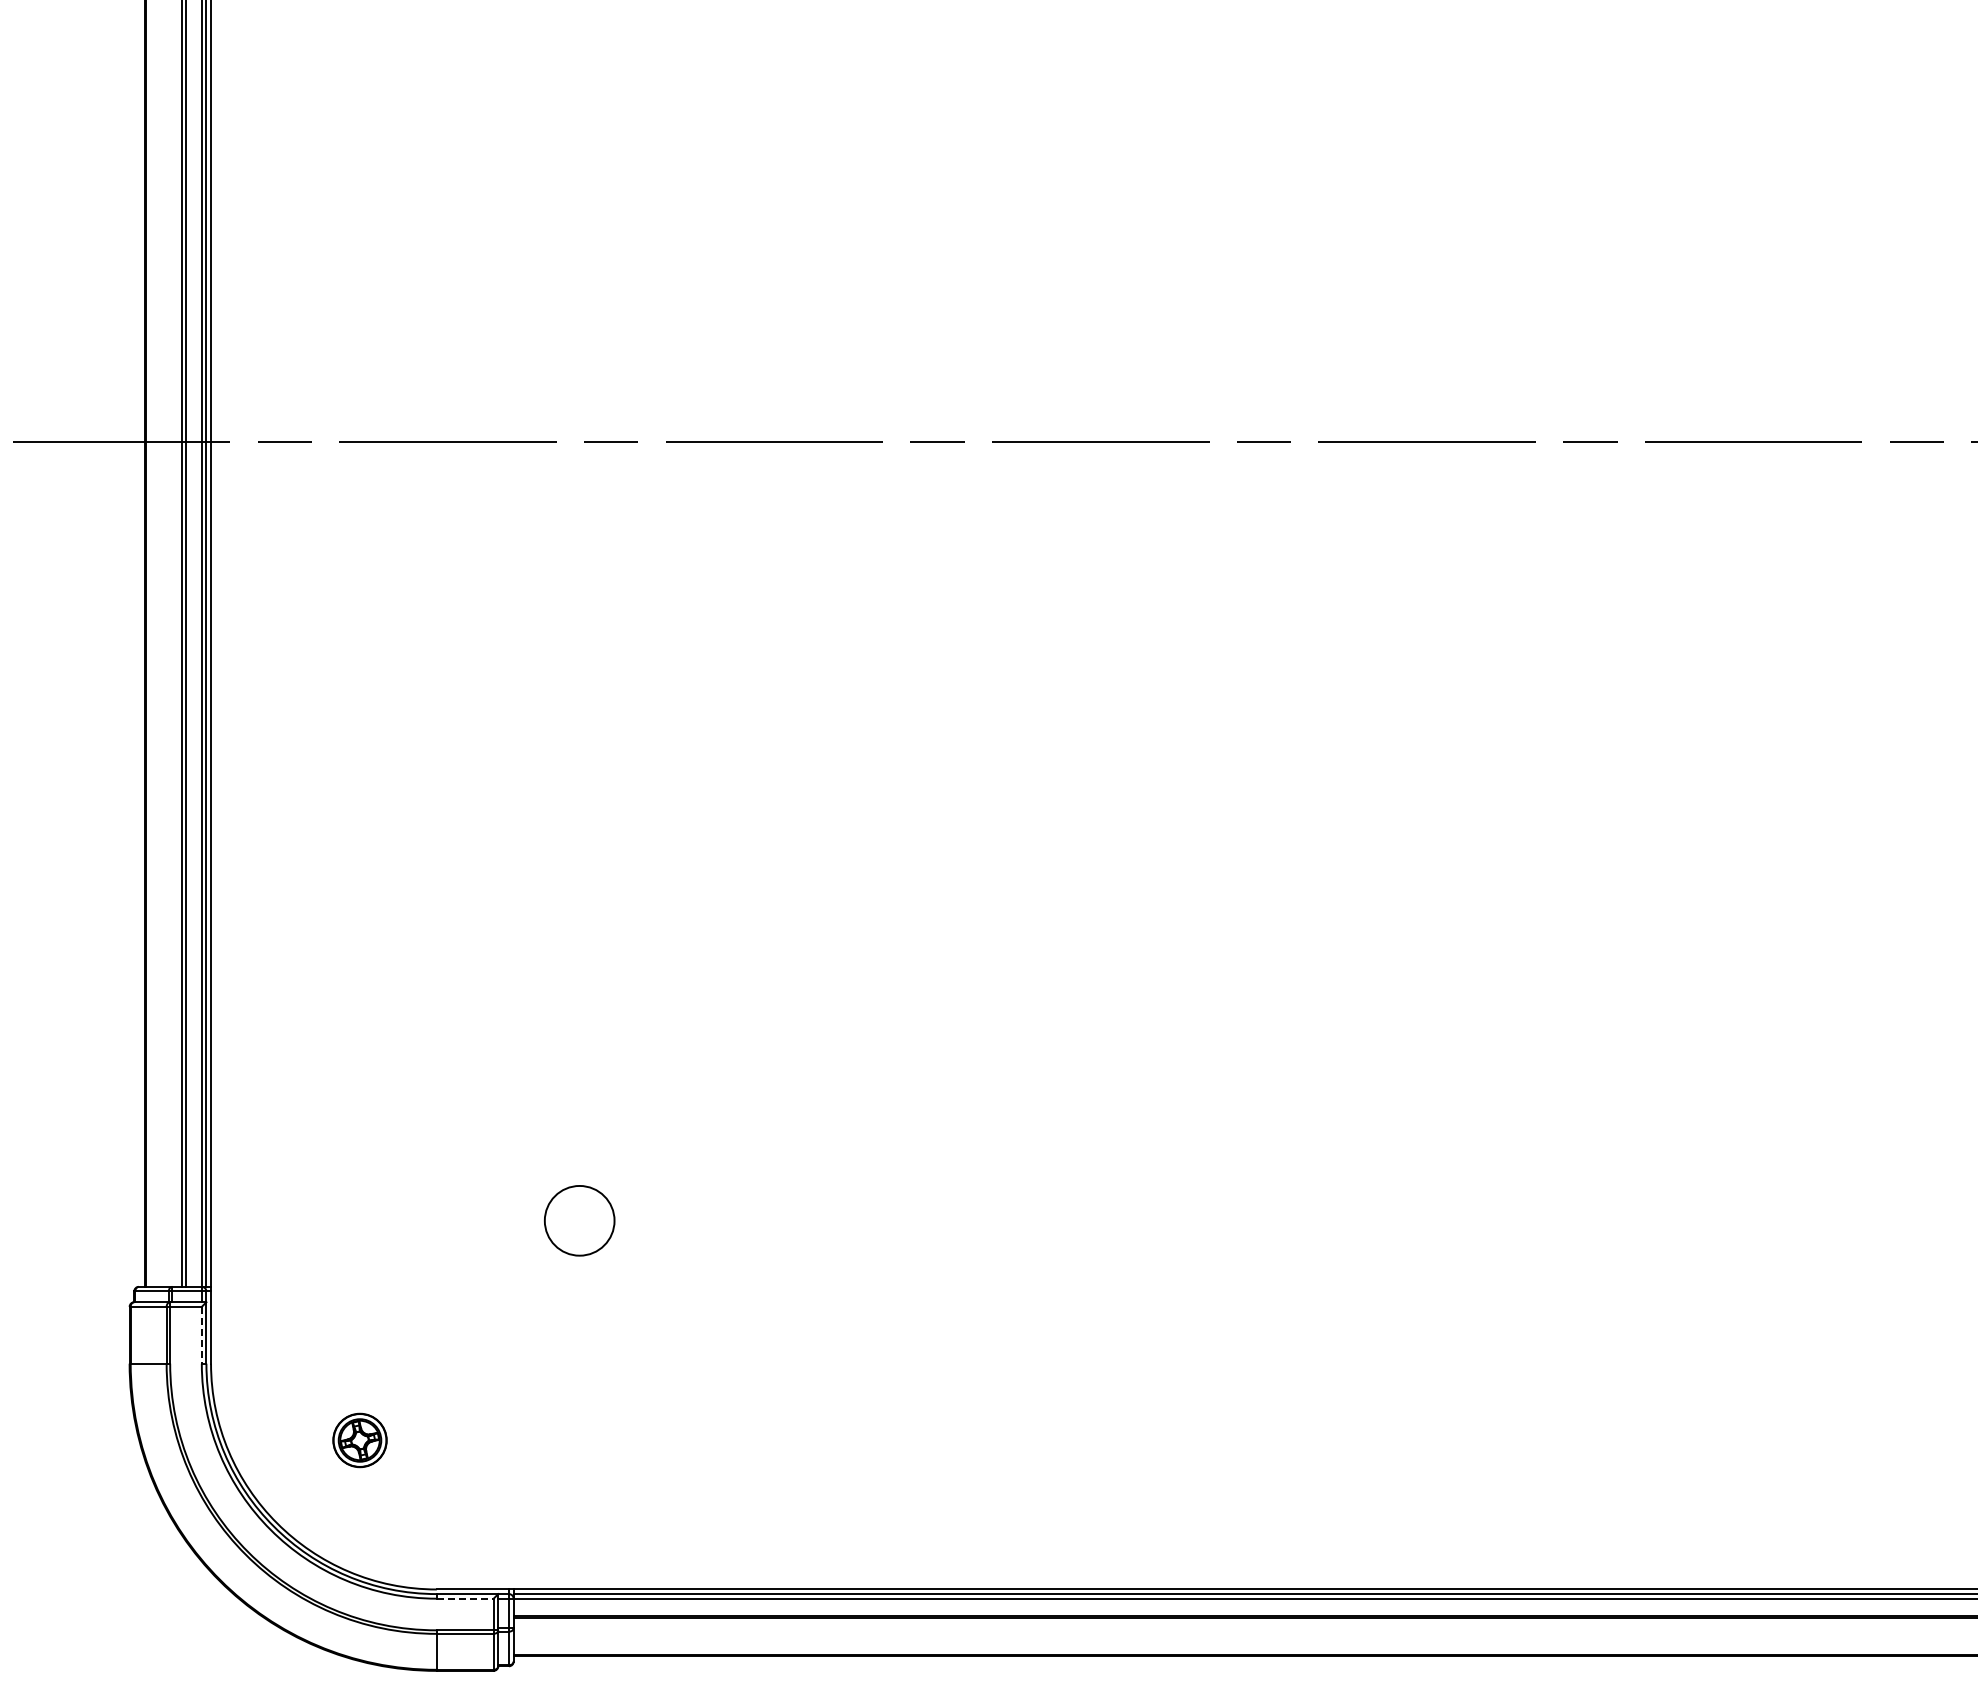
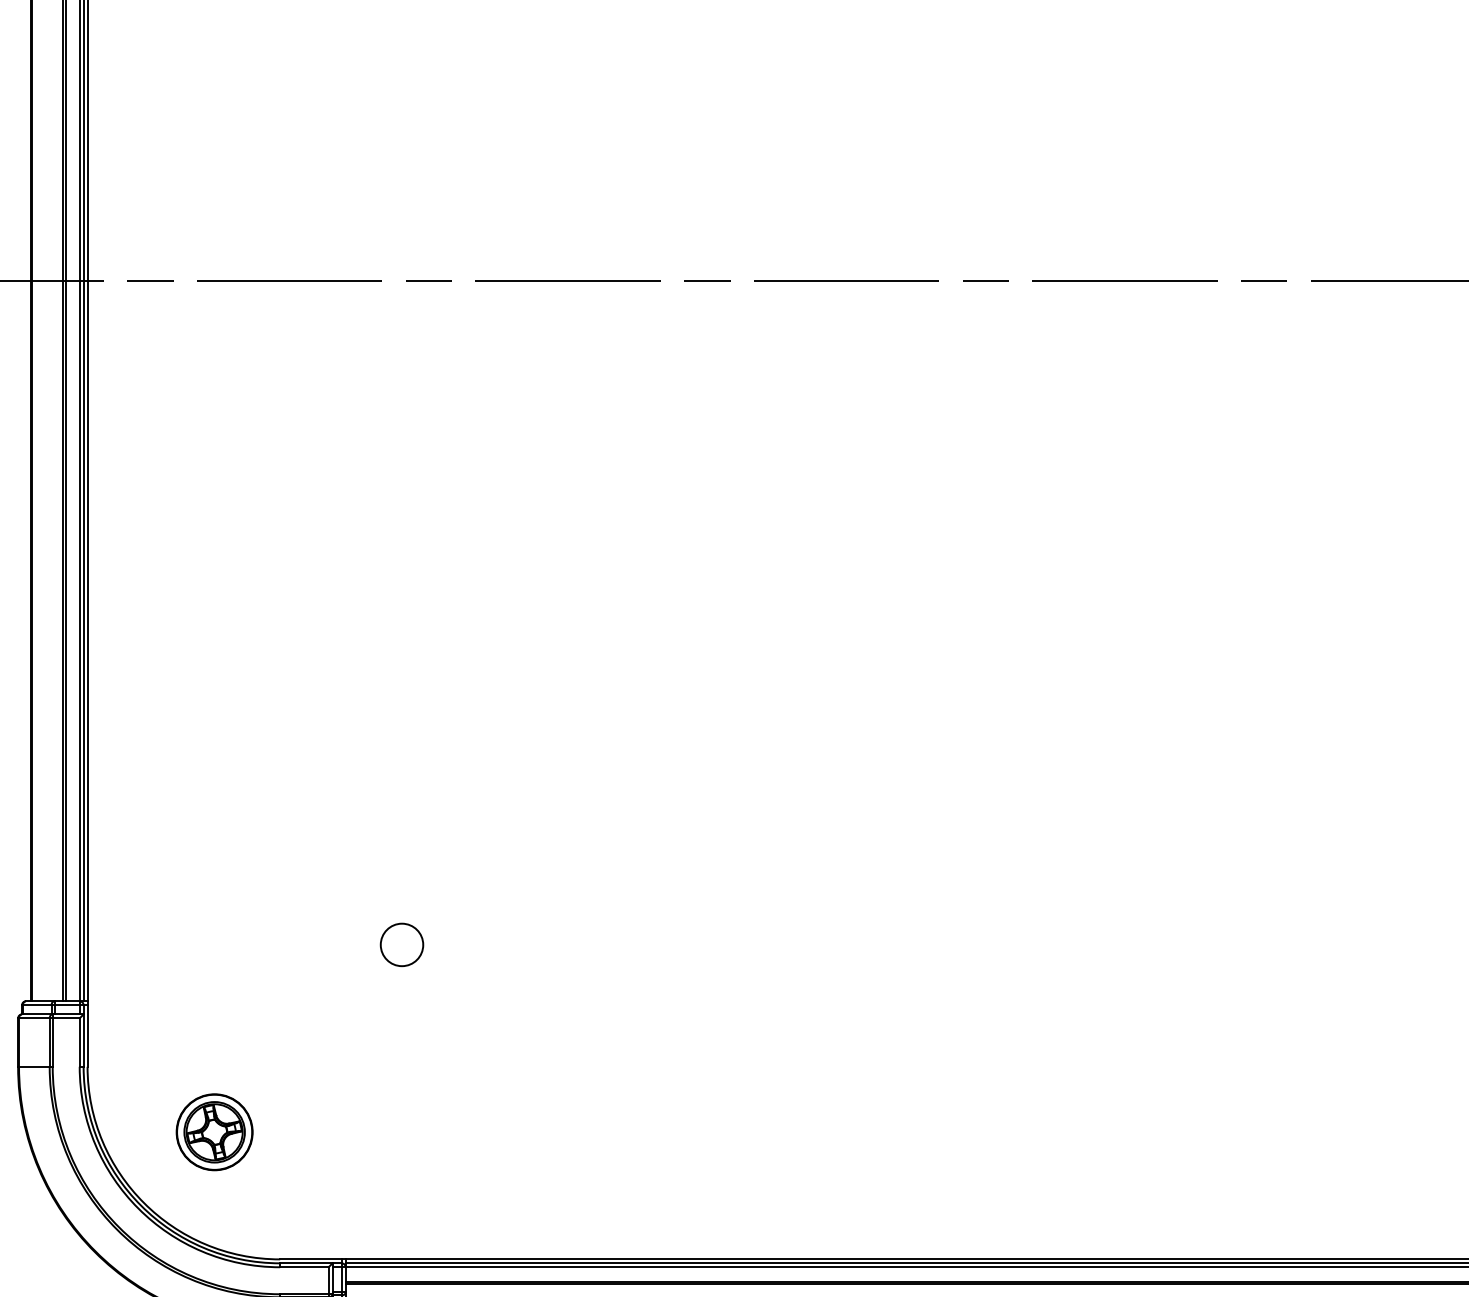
circle: (579, 1220) -> (401, 944), size x0.71
line: (201, 1335) -> (79, 1042), dashed -> solid
part: (359, 1440) -> (214, 1132), size x1.67
line: (465, 1598) -> (304, 1267), dashed -> solid

